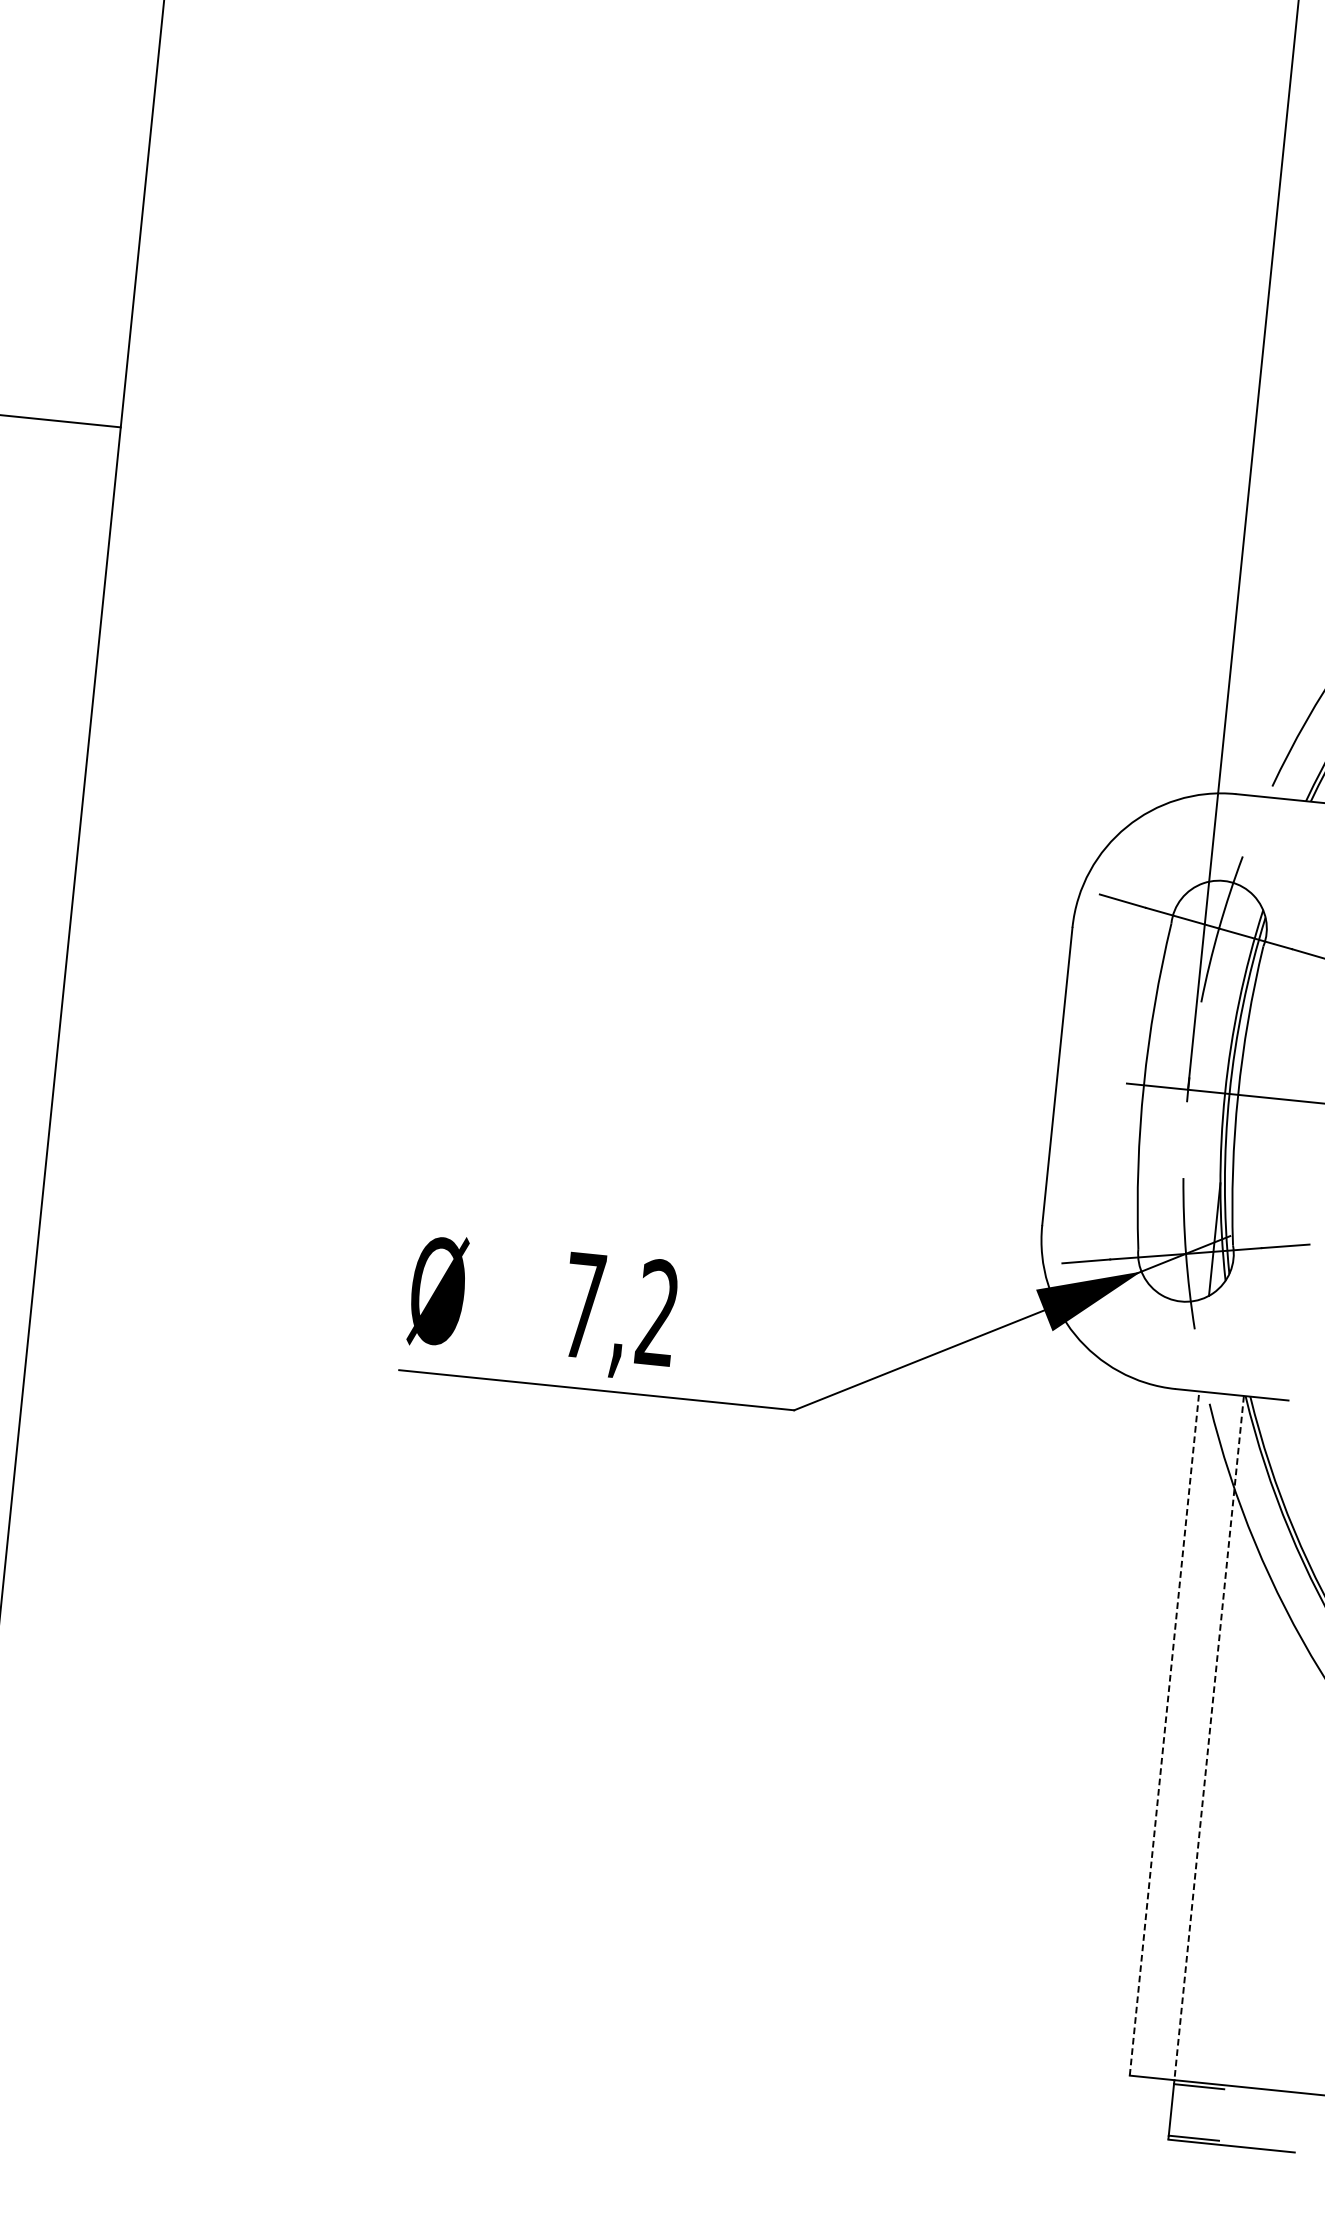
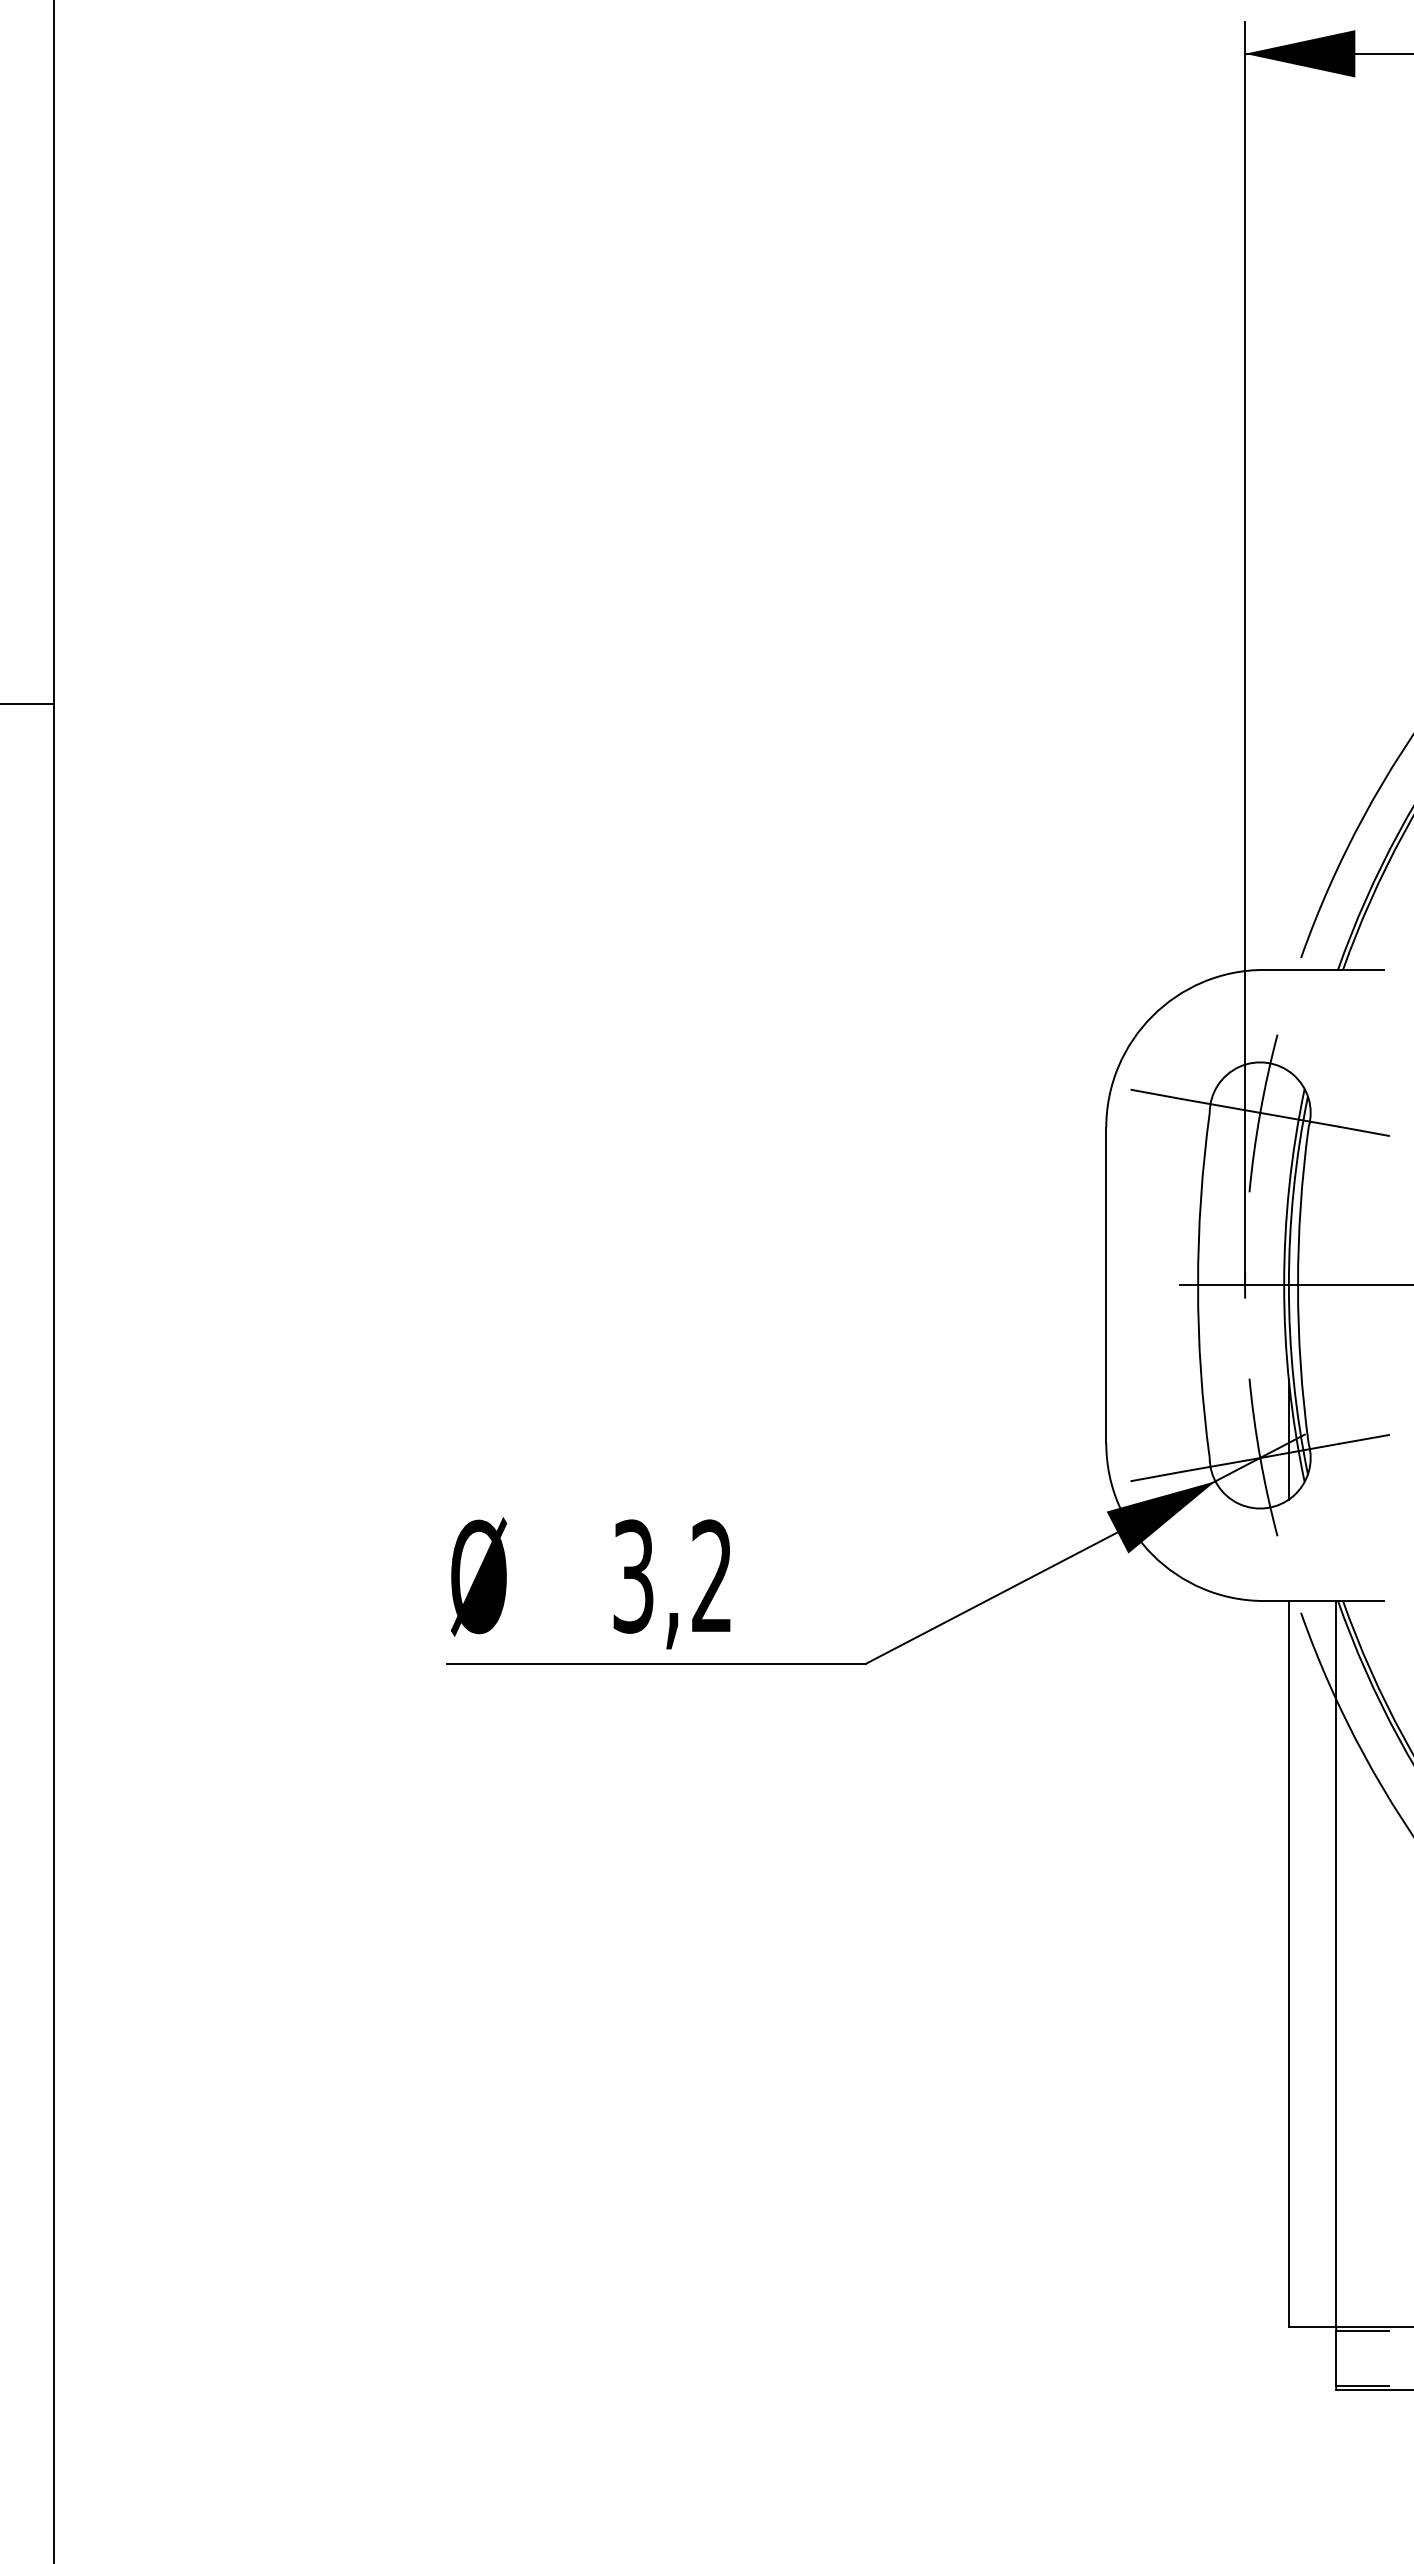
text: (583, 1305) -> (633, 1576), 7,2 -> 3,2
line: (1164, 1733) -> (1288, 1963), dashed -> solid
line: (1209, 1737) -> (1336, 1963), dashed -> solid

